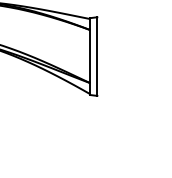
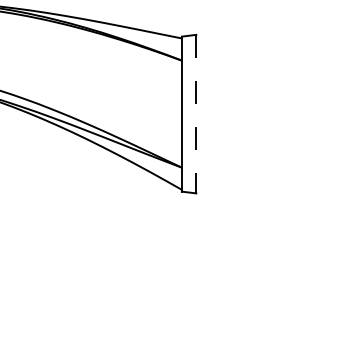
line: (97, 57) -> (196, 115), solid -> dashed

